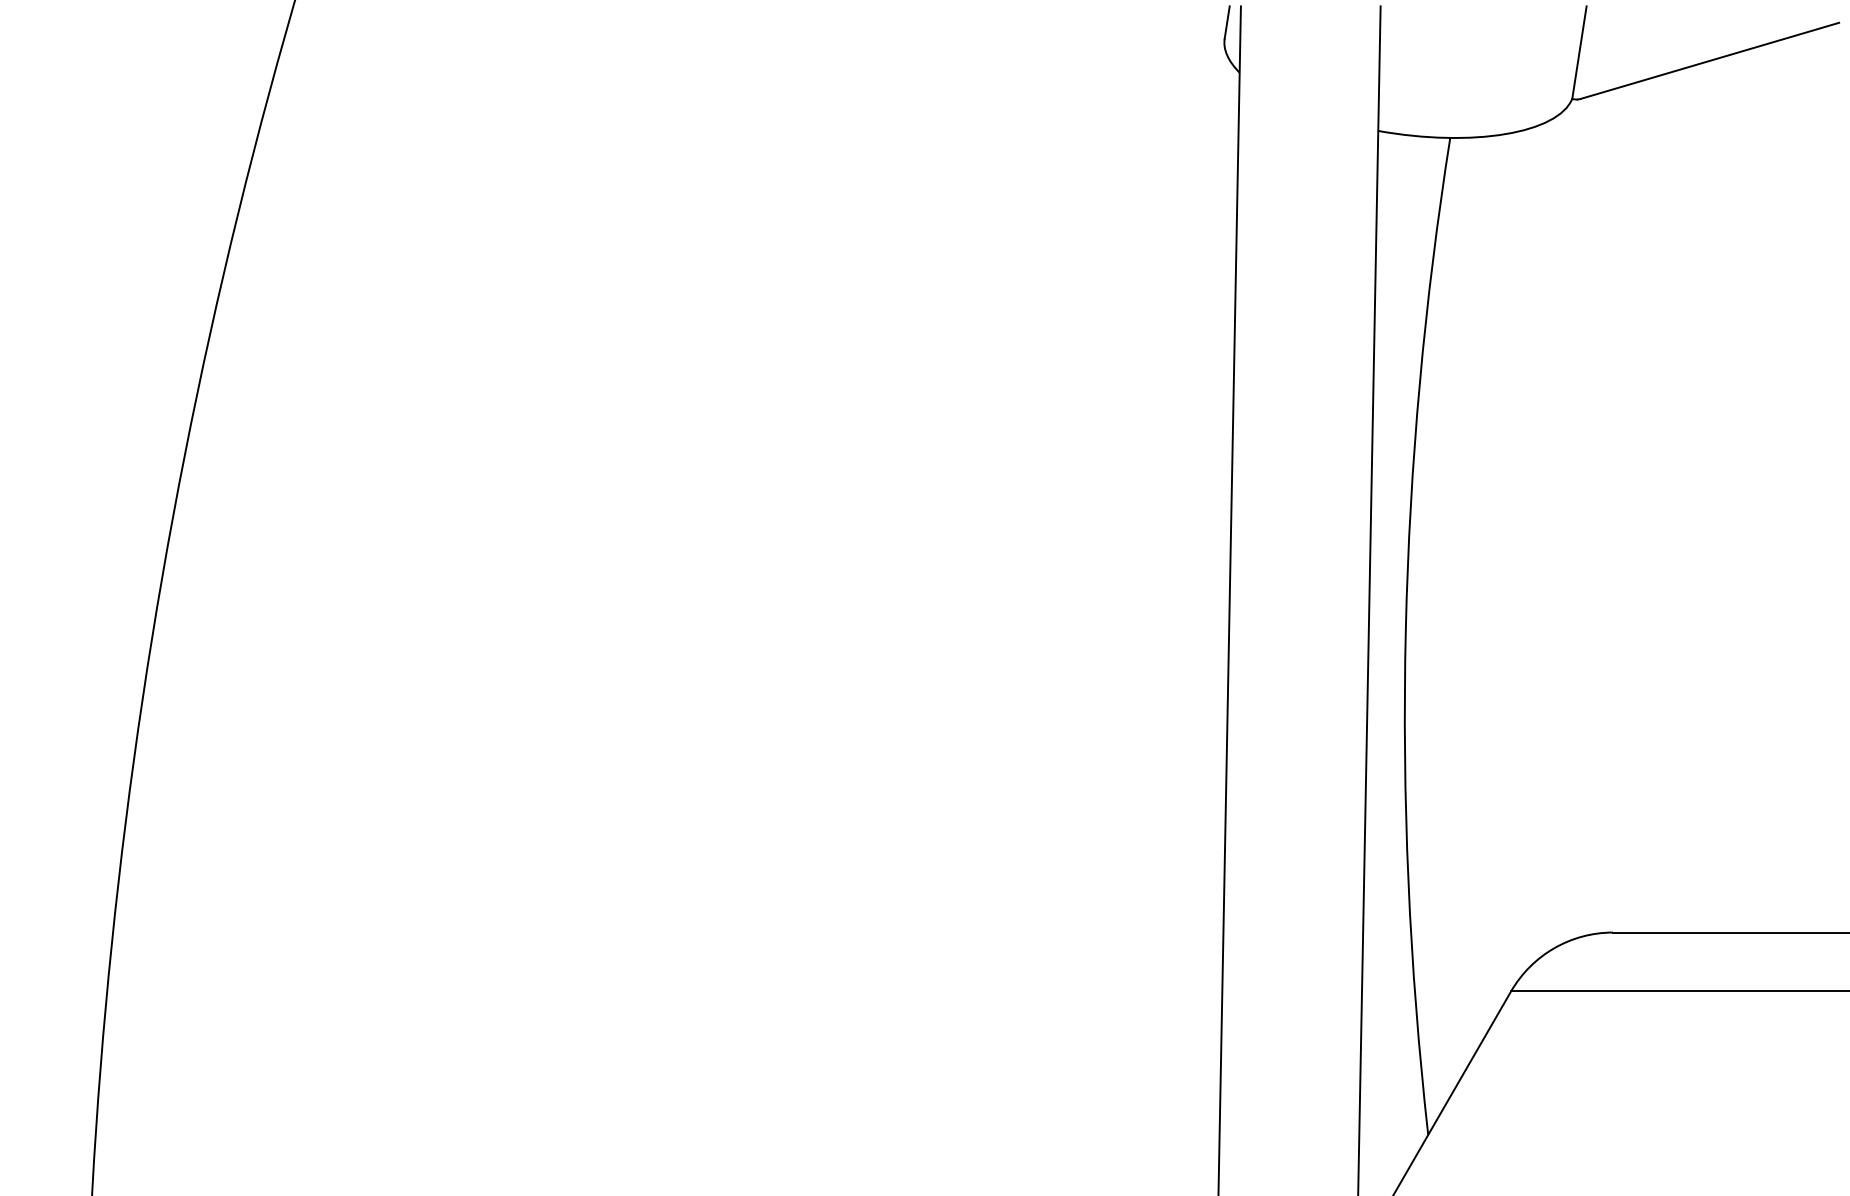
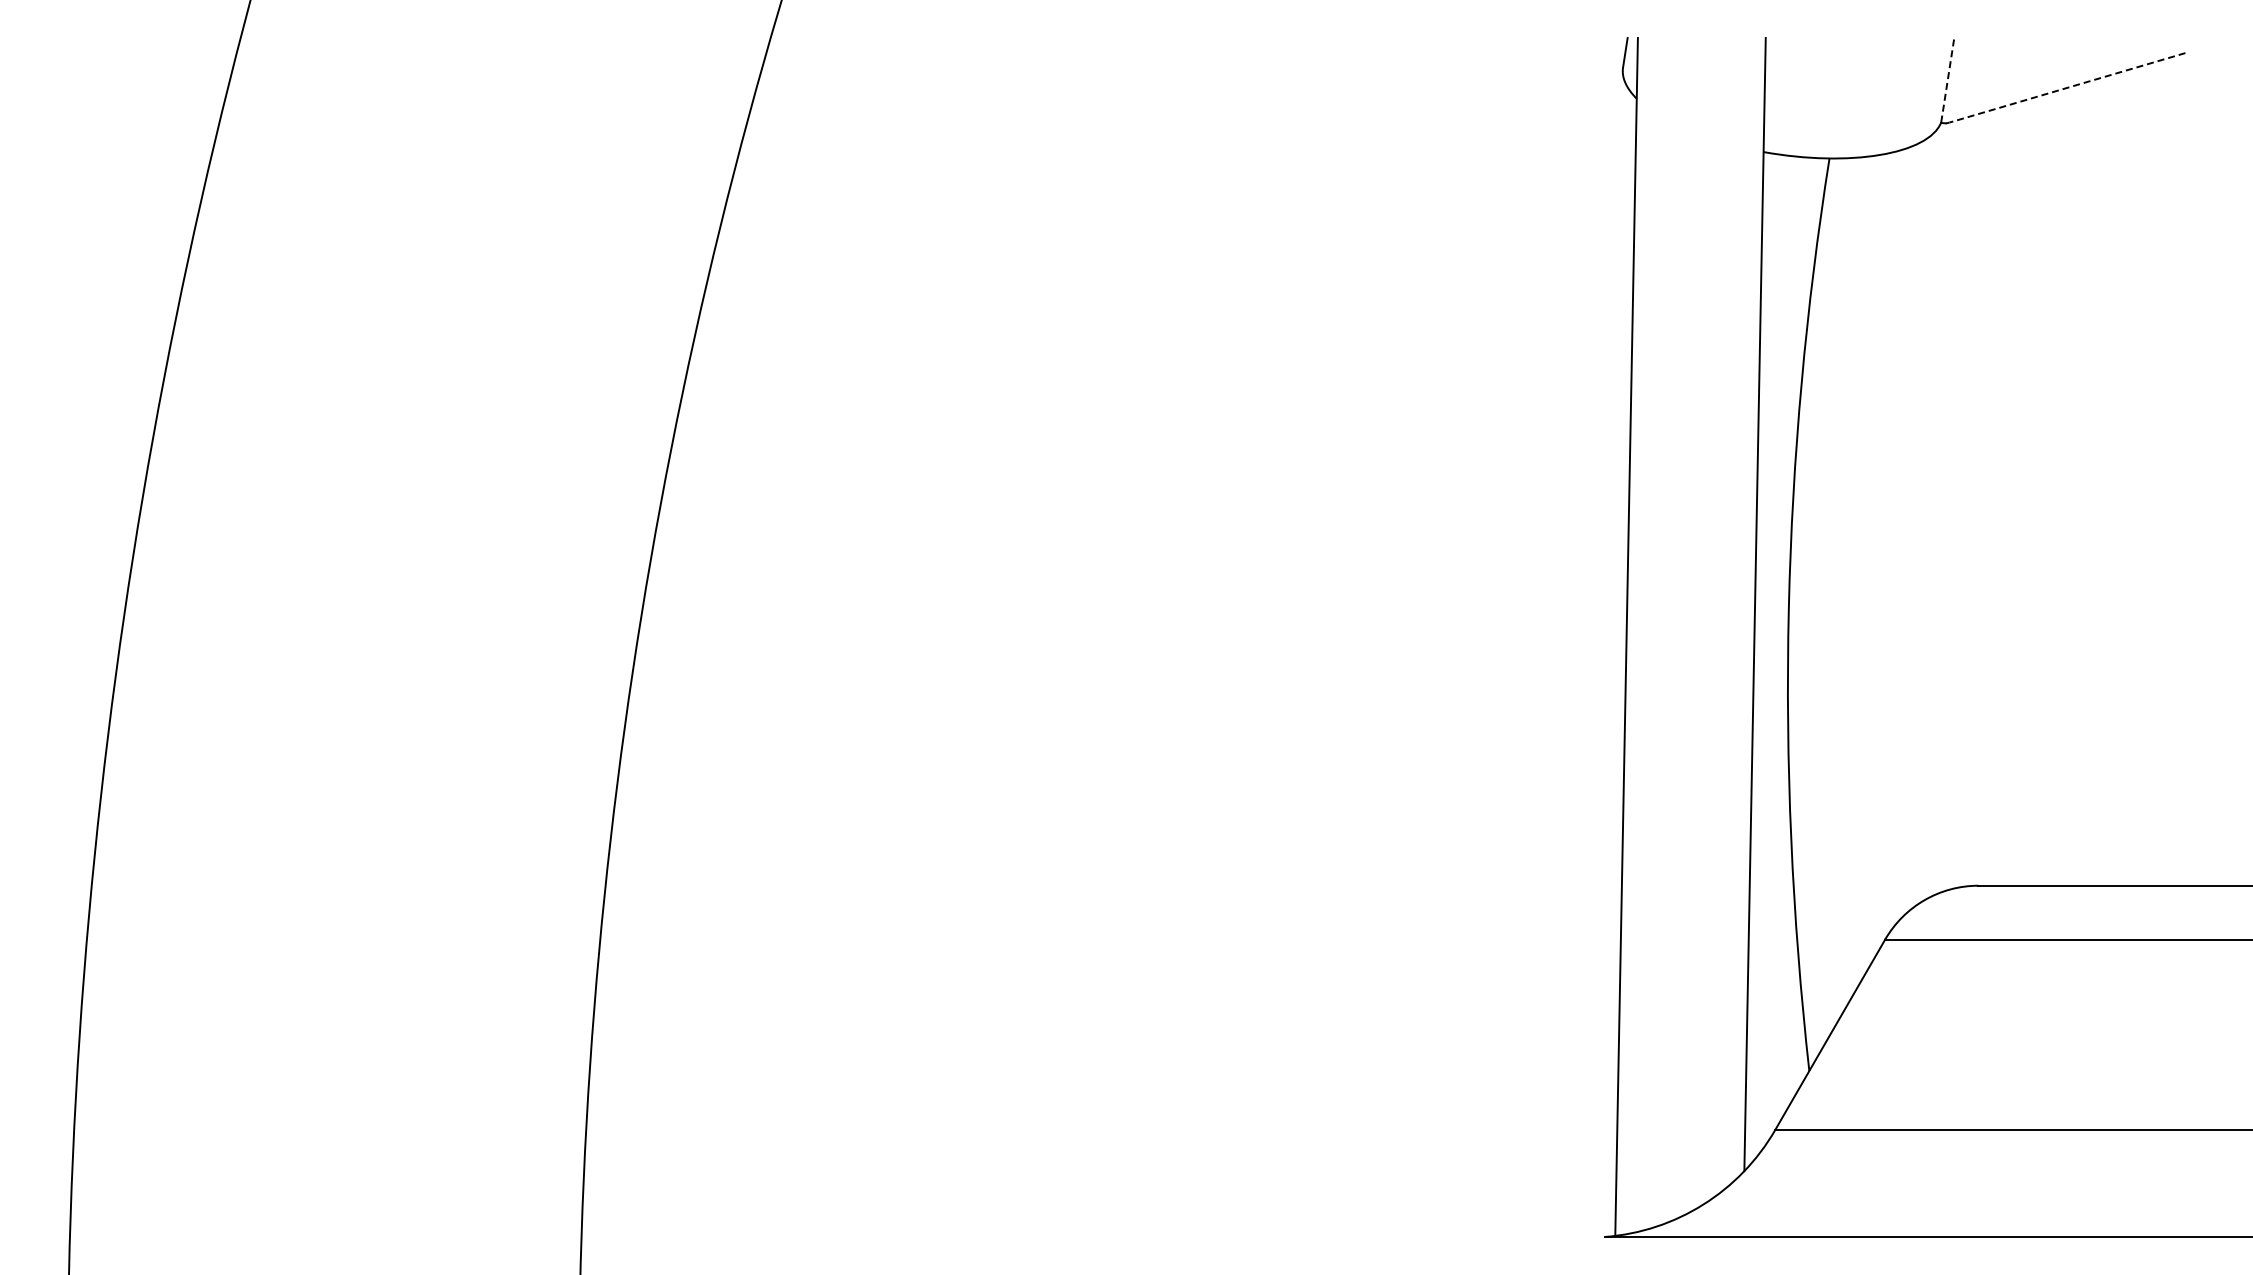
line: (1579, 52) -> (1947, 80), solid -> dashed
line: (1710, 60) -> (2067, 87), solid -> dashed

